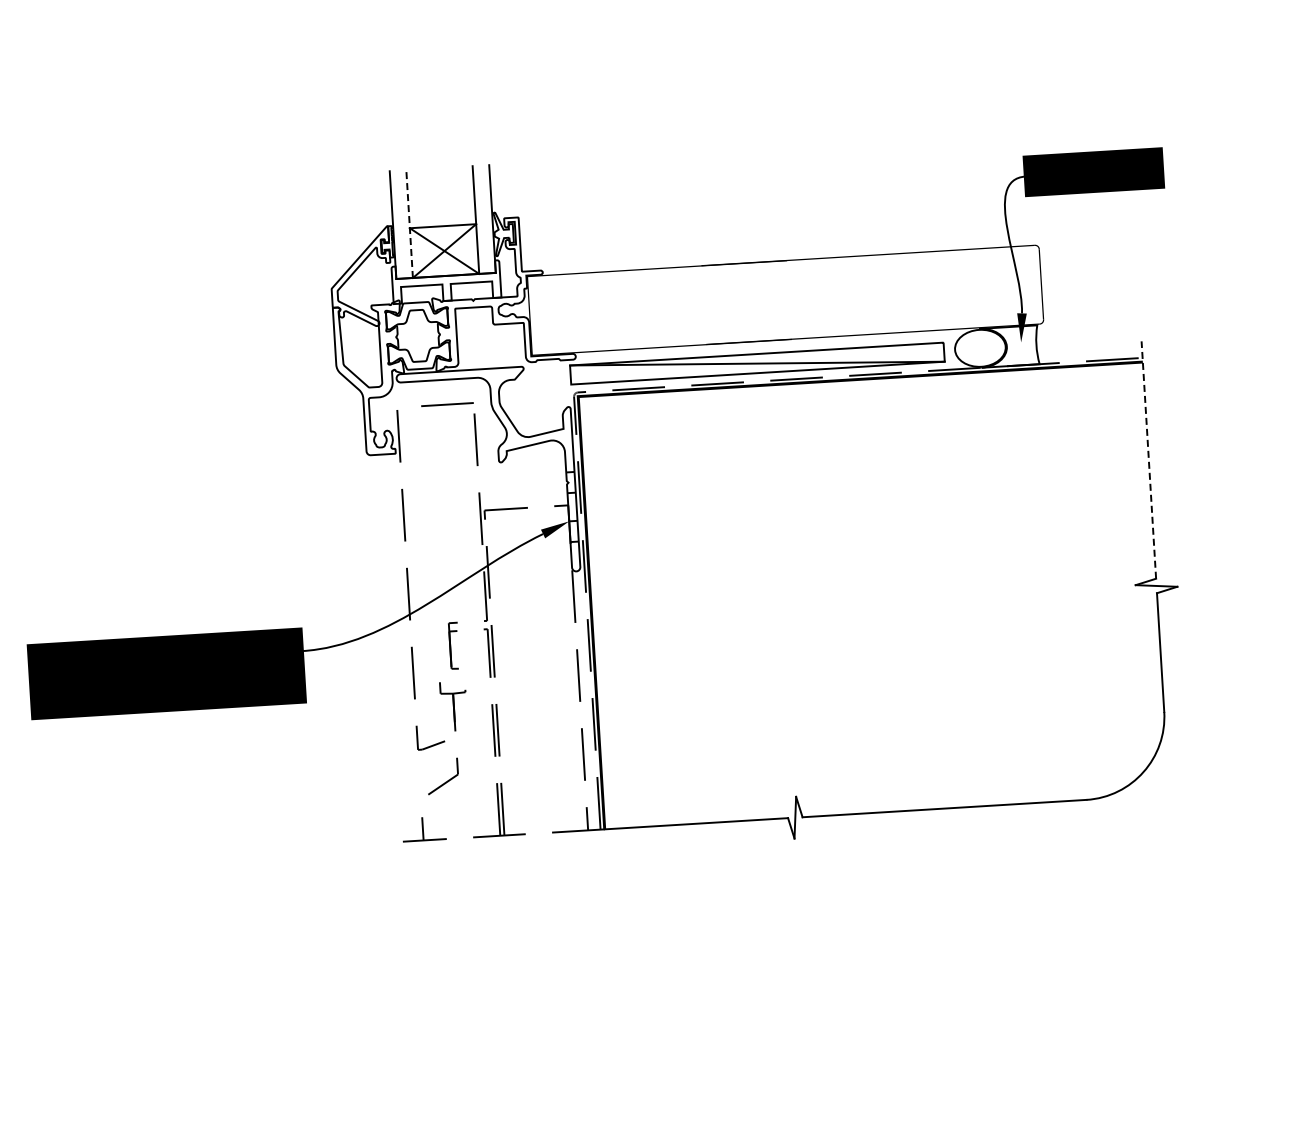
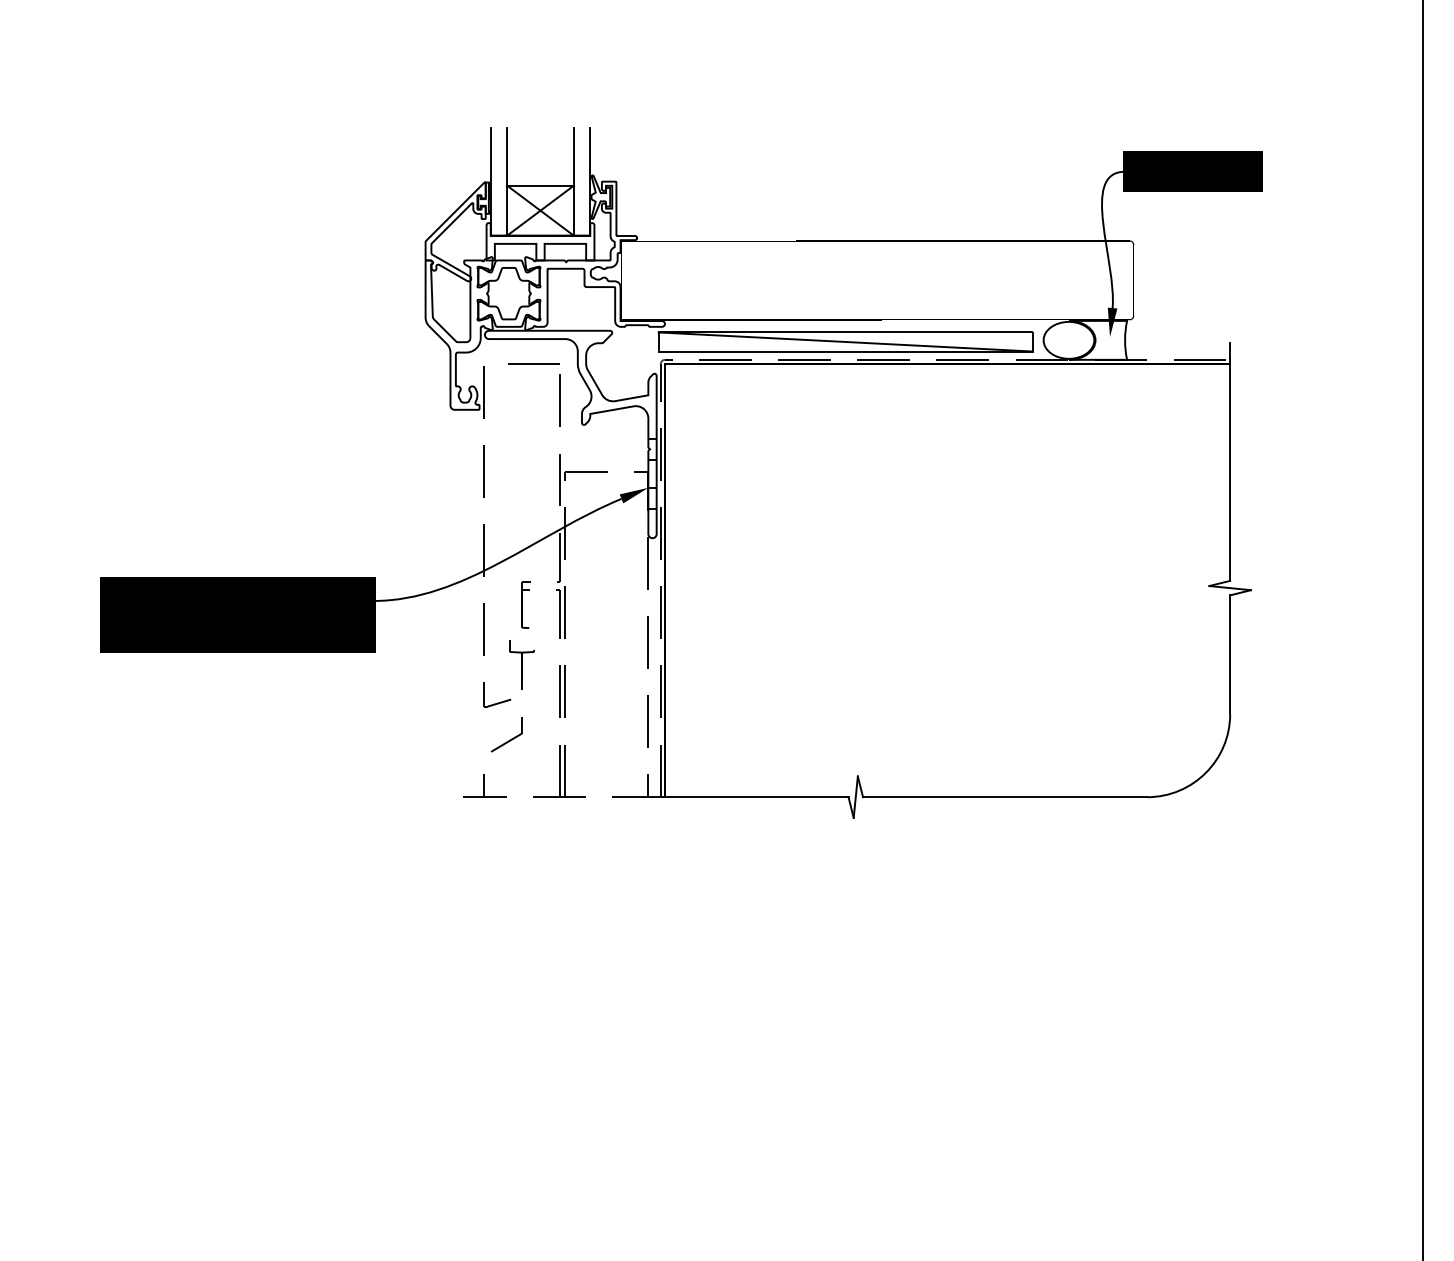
line: (409, 223) -> (507, 181), dashed -> solid
line: (1149, 460) -> (1230, 462), dashed -> solid

